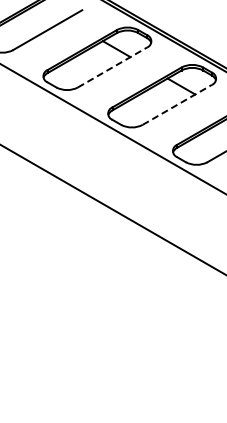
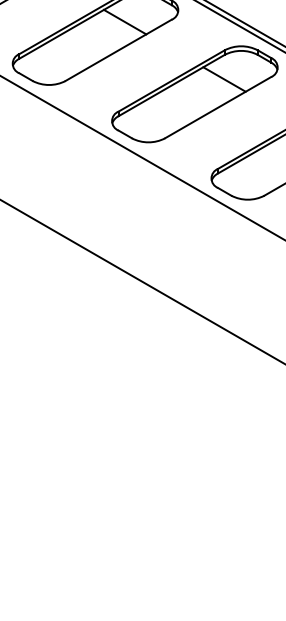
line: (112, 67) -> (118, 50), dashed -> solid
line: (177, 104) -> (218, 107), dashed -> solid

